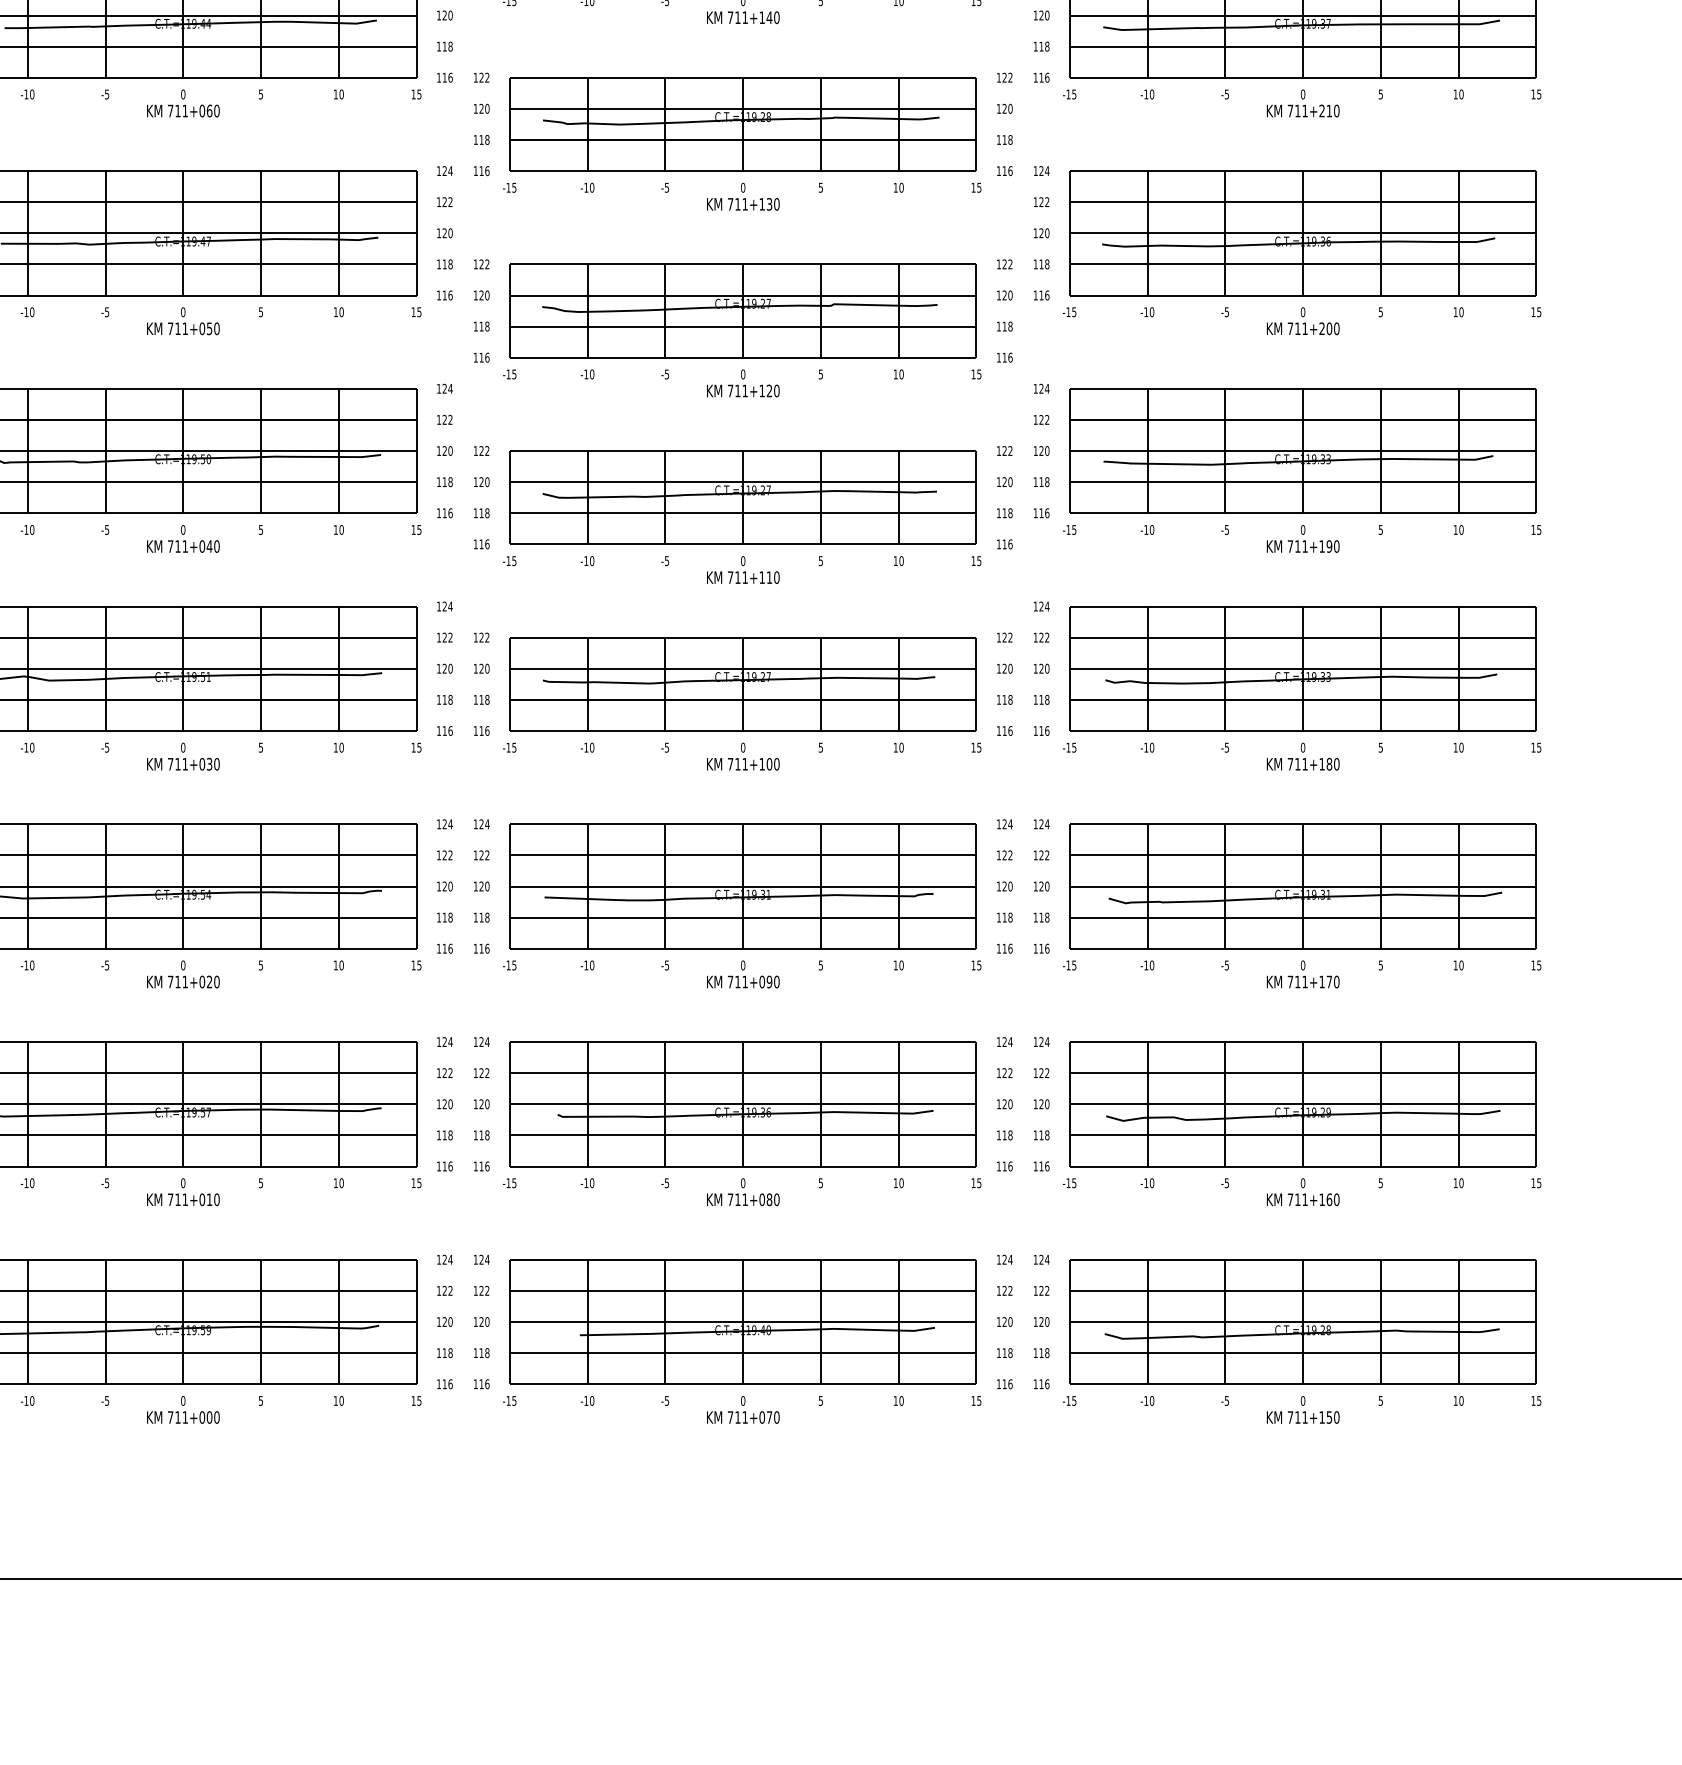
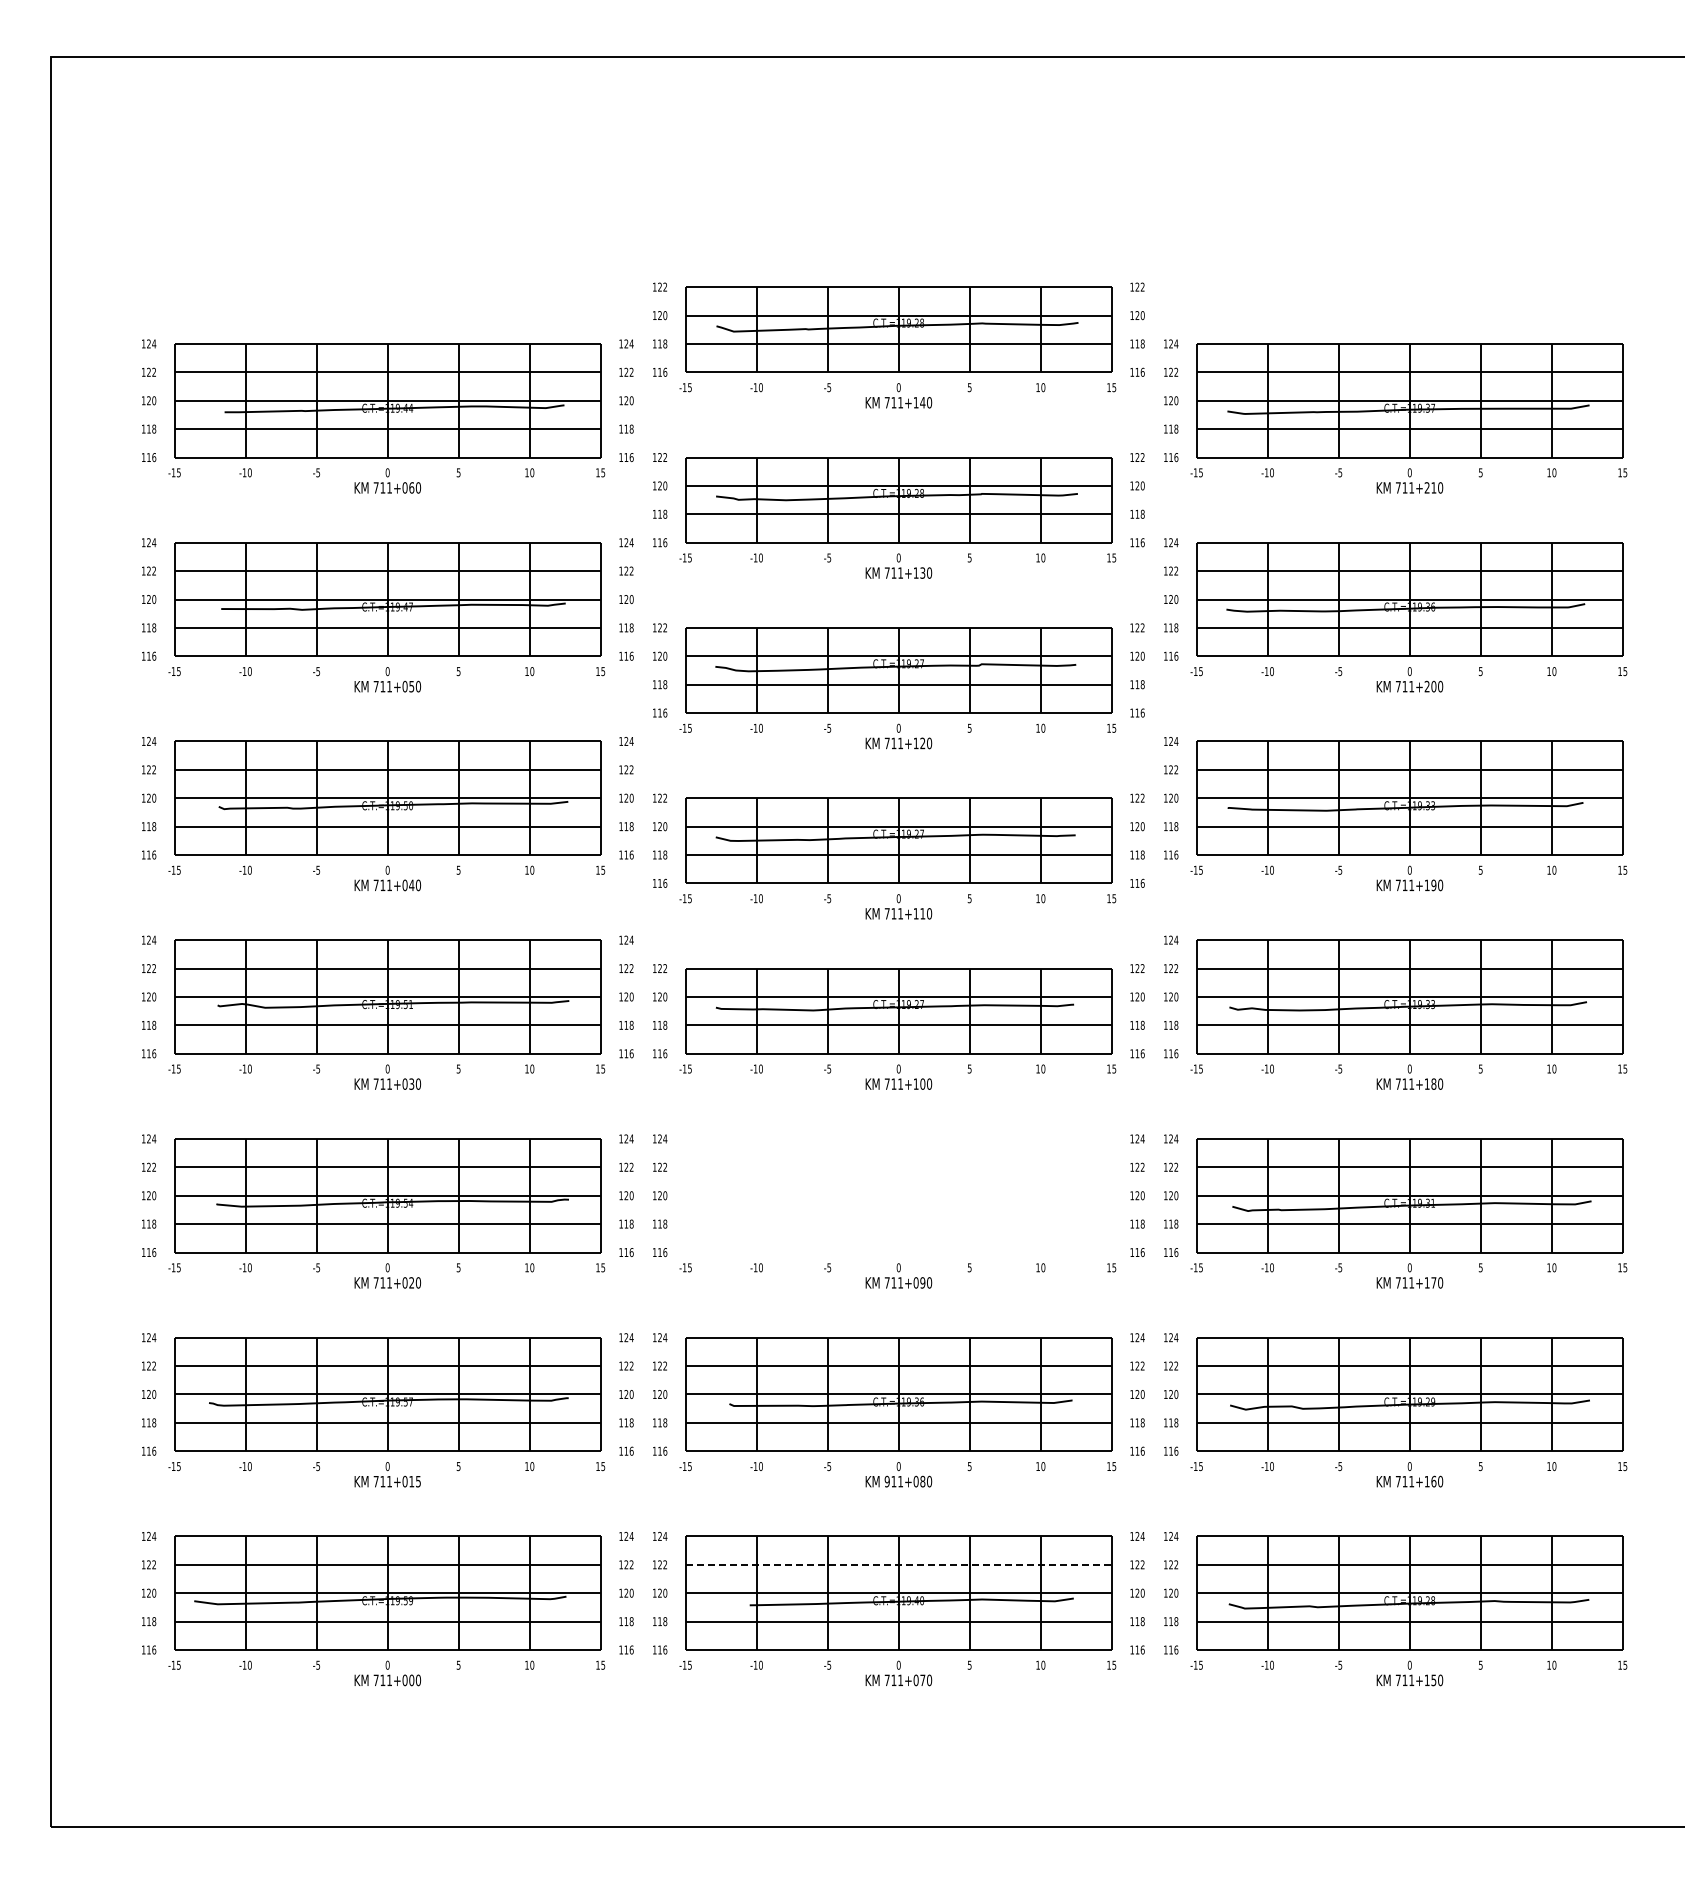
part: (742, 886) -> (898, 1195), removed
text: (216, 1199) -> (418, 1481), 711+010 -> 711+015
text: (729, 1199) -> (886, 1481), 711+080 -> 911+080
line: (742, 1290) -> (898, 1564), solid -> dashed

